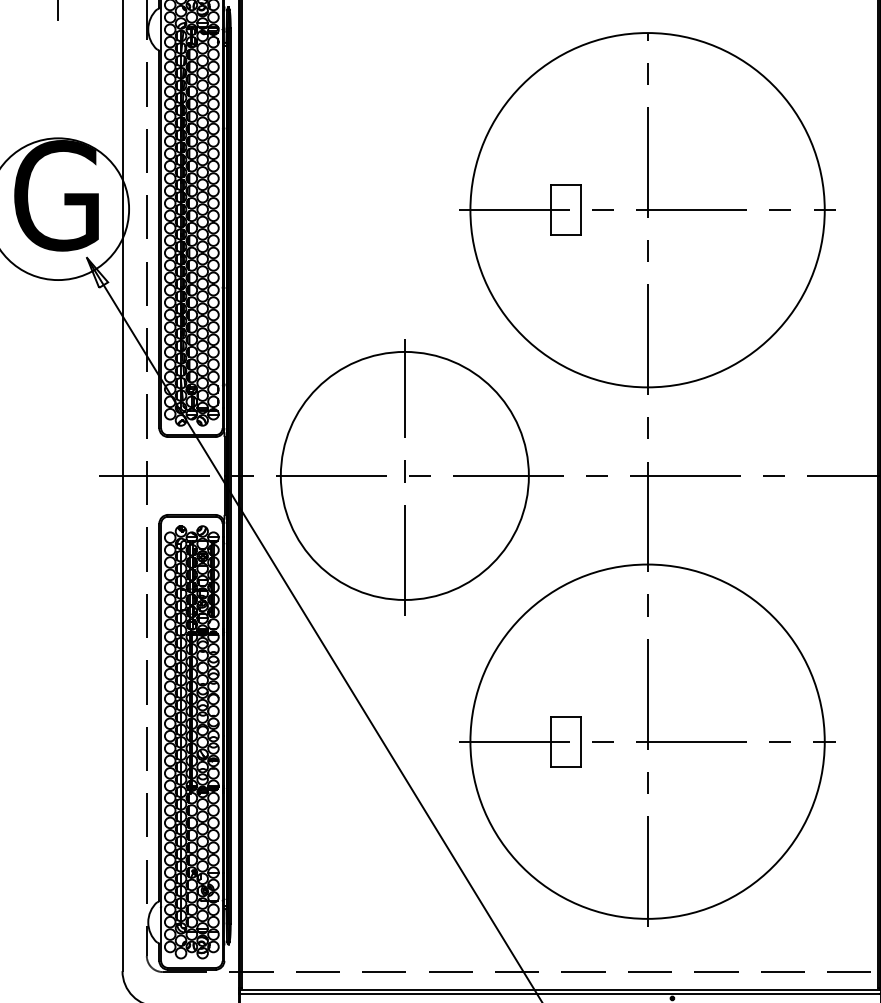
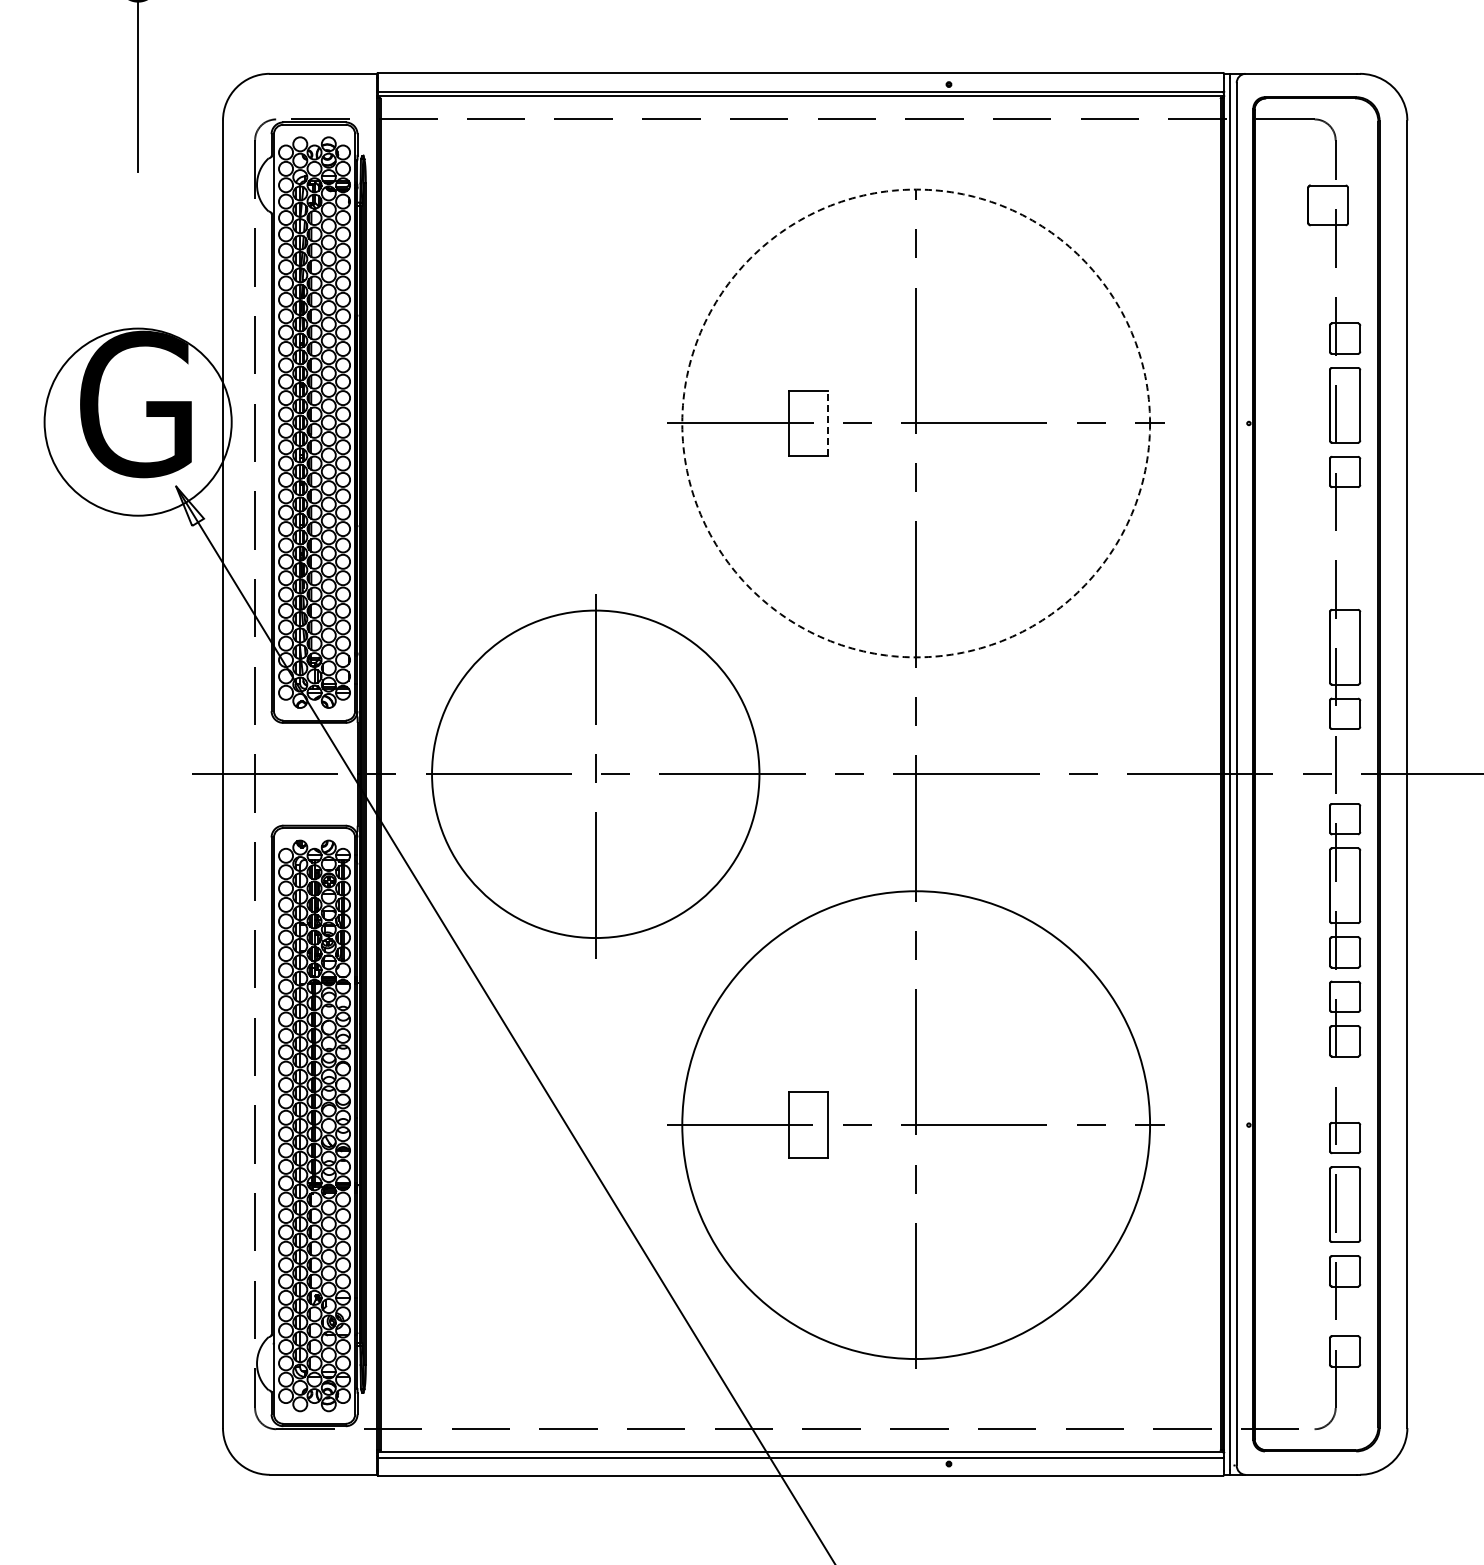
line: (581, 210) -> (828, 423), solid -> dashed
circle: (647, 210) -> (916, 423), solid -> dashed

